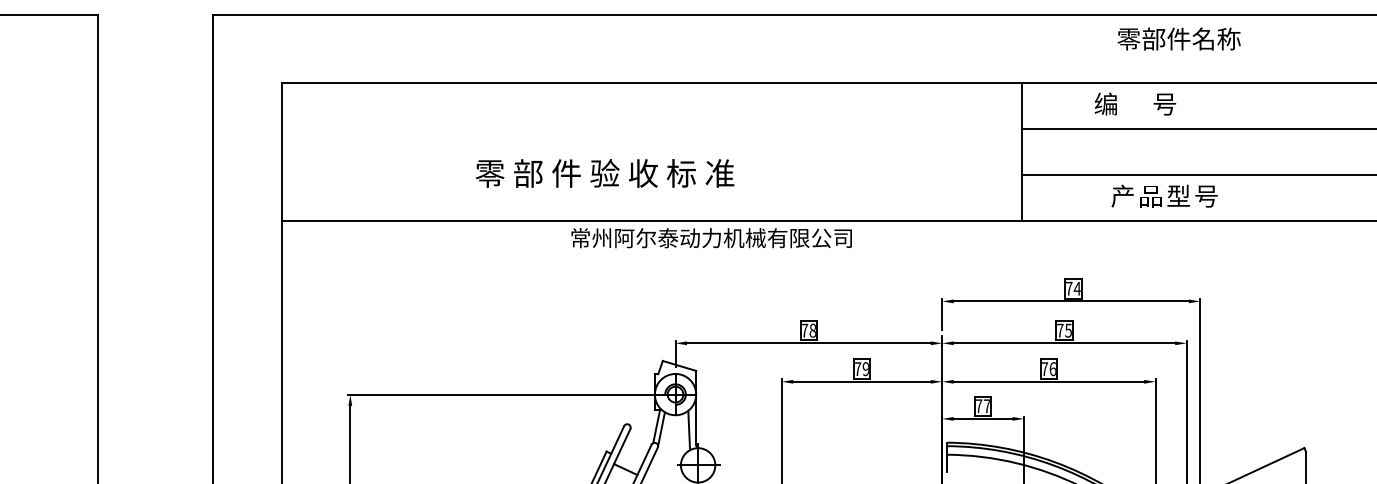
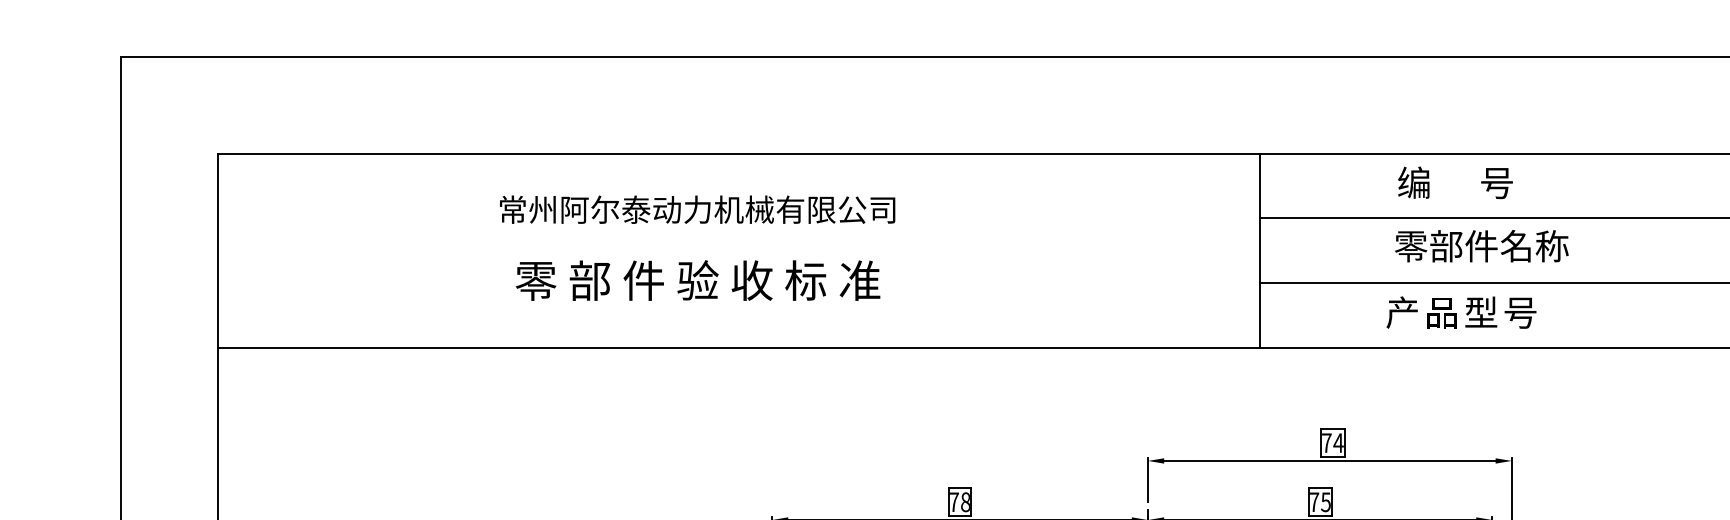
text: (1178, 38) -> (1480, 245), moved
text: (1135, 103) -> (1455, 182), moved
text: (604, 173) -> (697, 280), moved
text: (711, 238) -> (697, 210), moved

